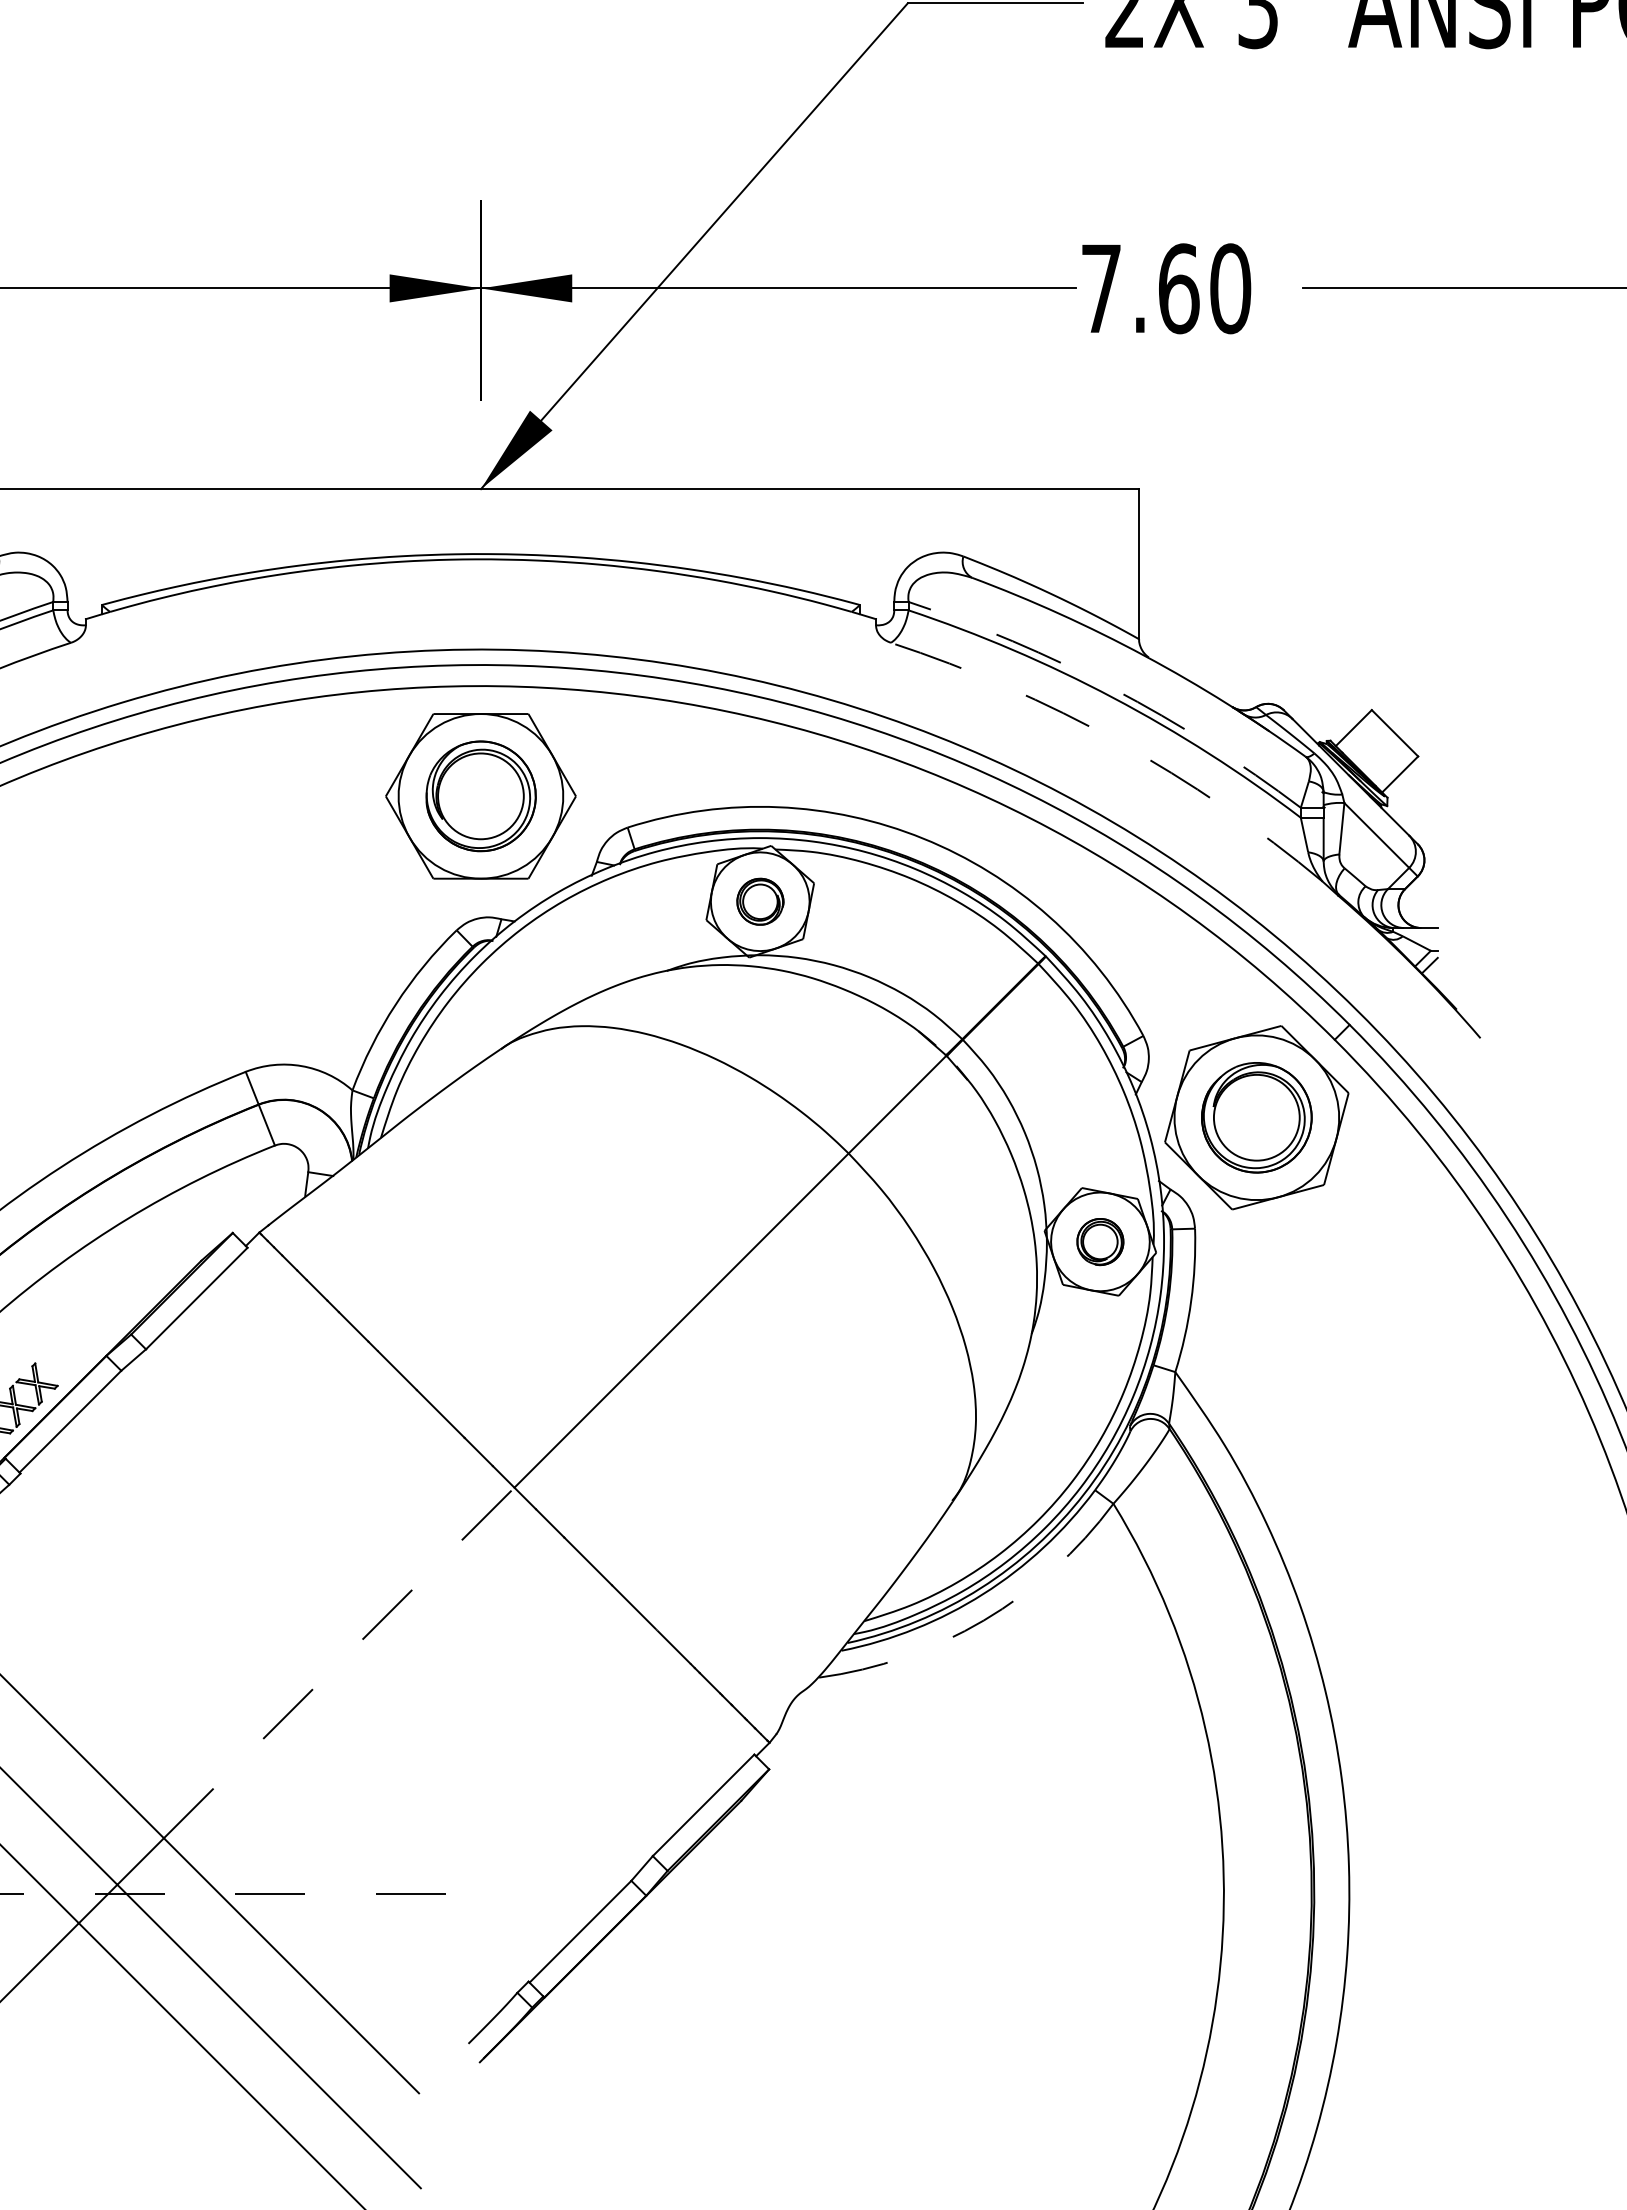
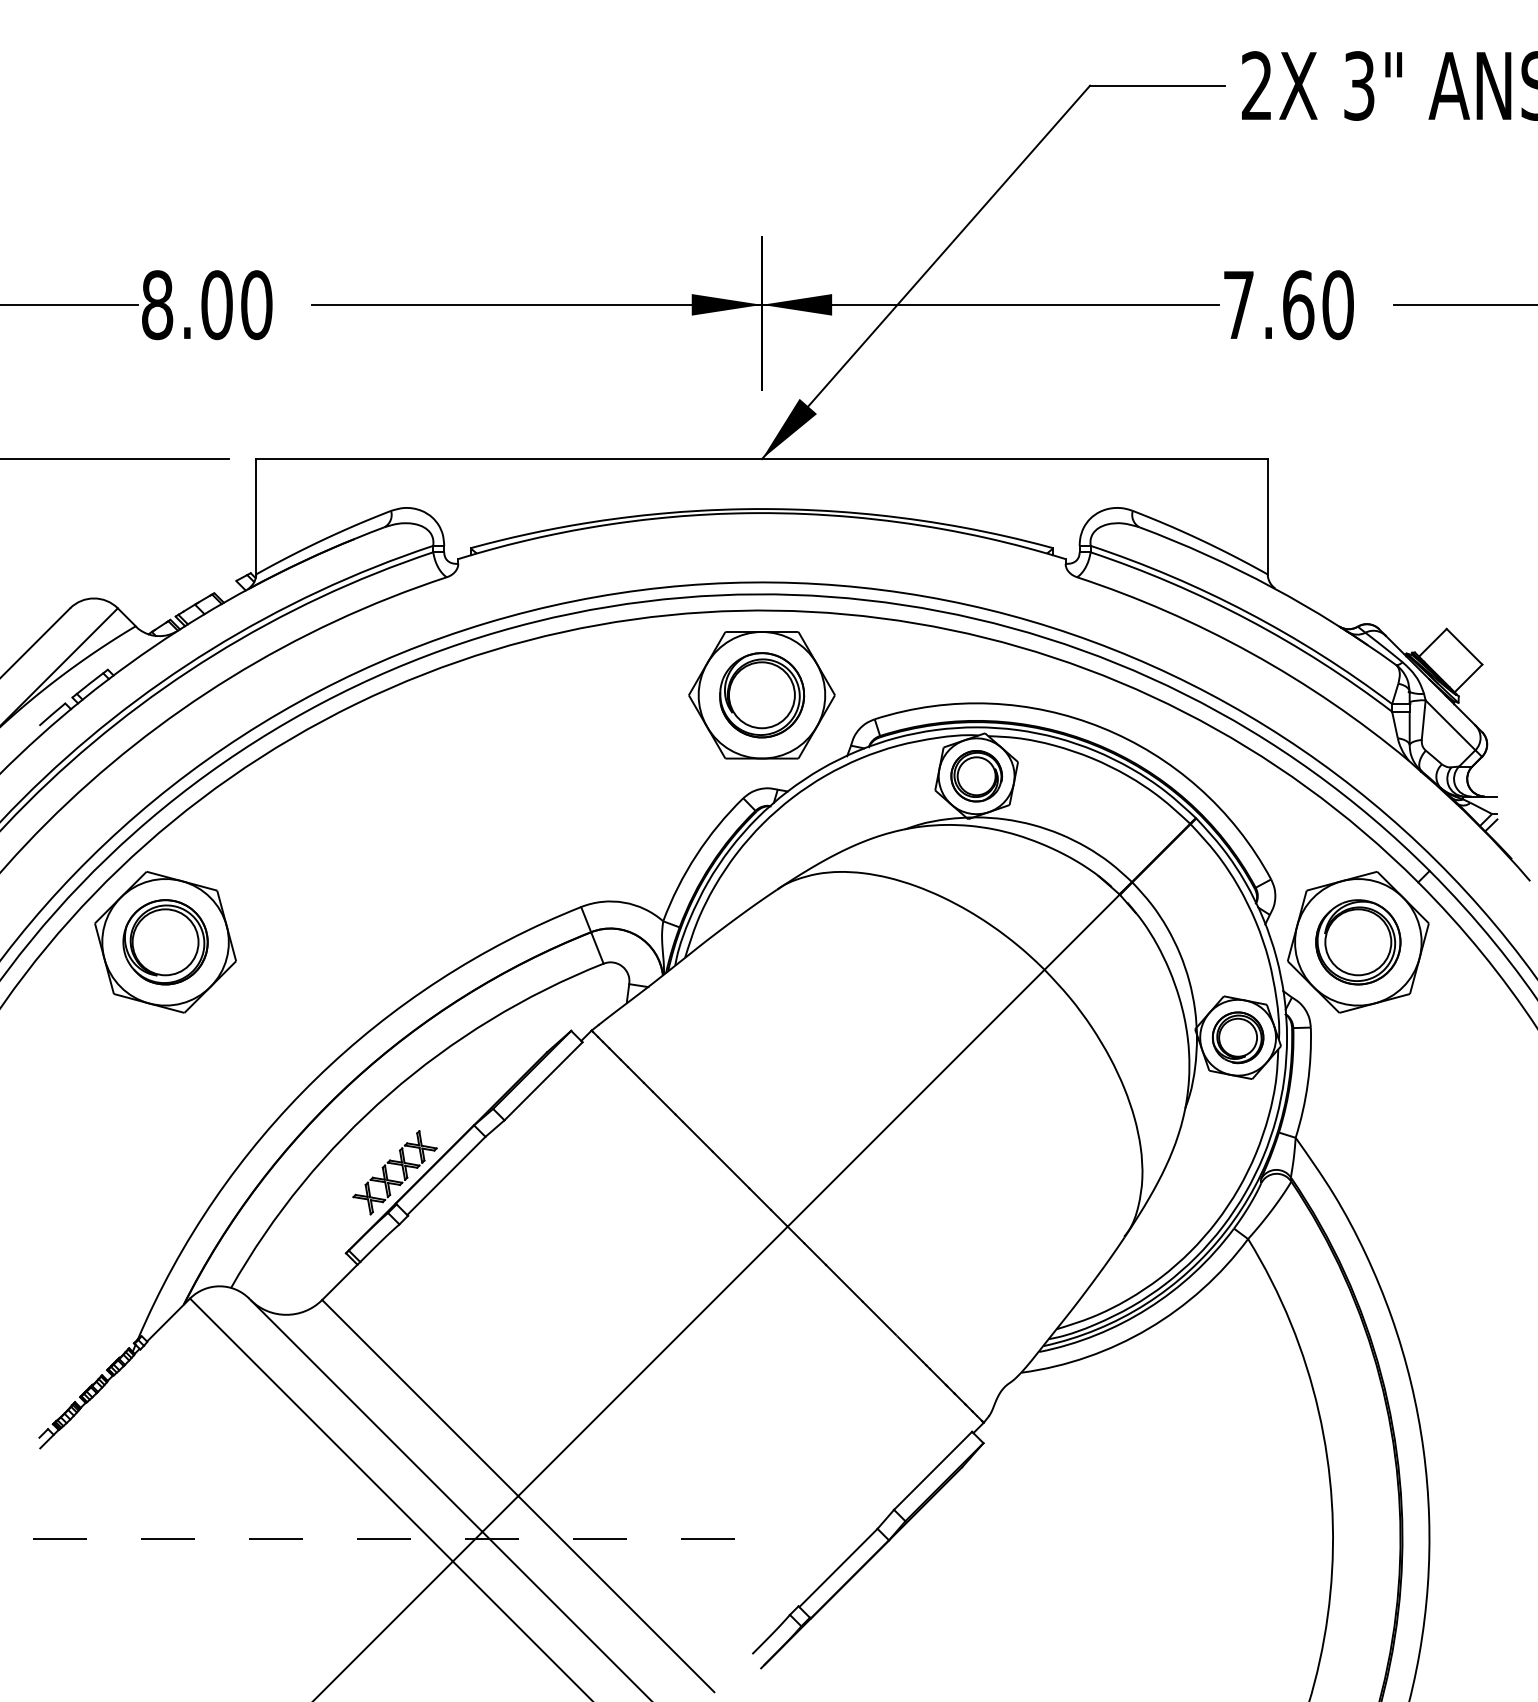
arc: (1112, 688) -> (1247, 612), dashed -> solid
arc: (1117, 741) -> (1251, 653), dashed -> solid
part: (760, 902) -> (976, 776), size x1.43
part: (1099, 1241) -> (1237, 1037), size x1.43
arc: (983, 1620) -> (1148, 1328), dashed -> solid
line: (339, 1663) -> (653, 1361), dashed -> solid

